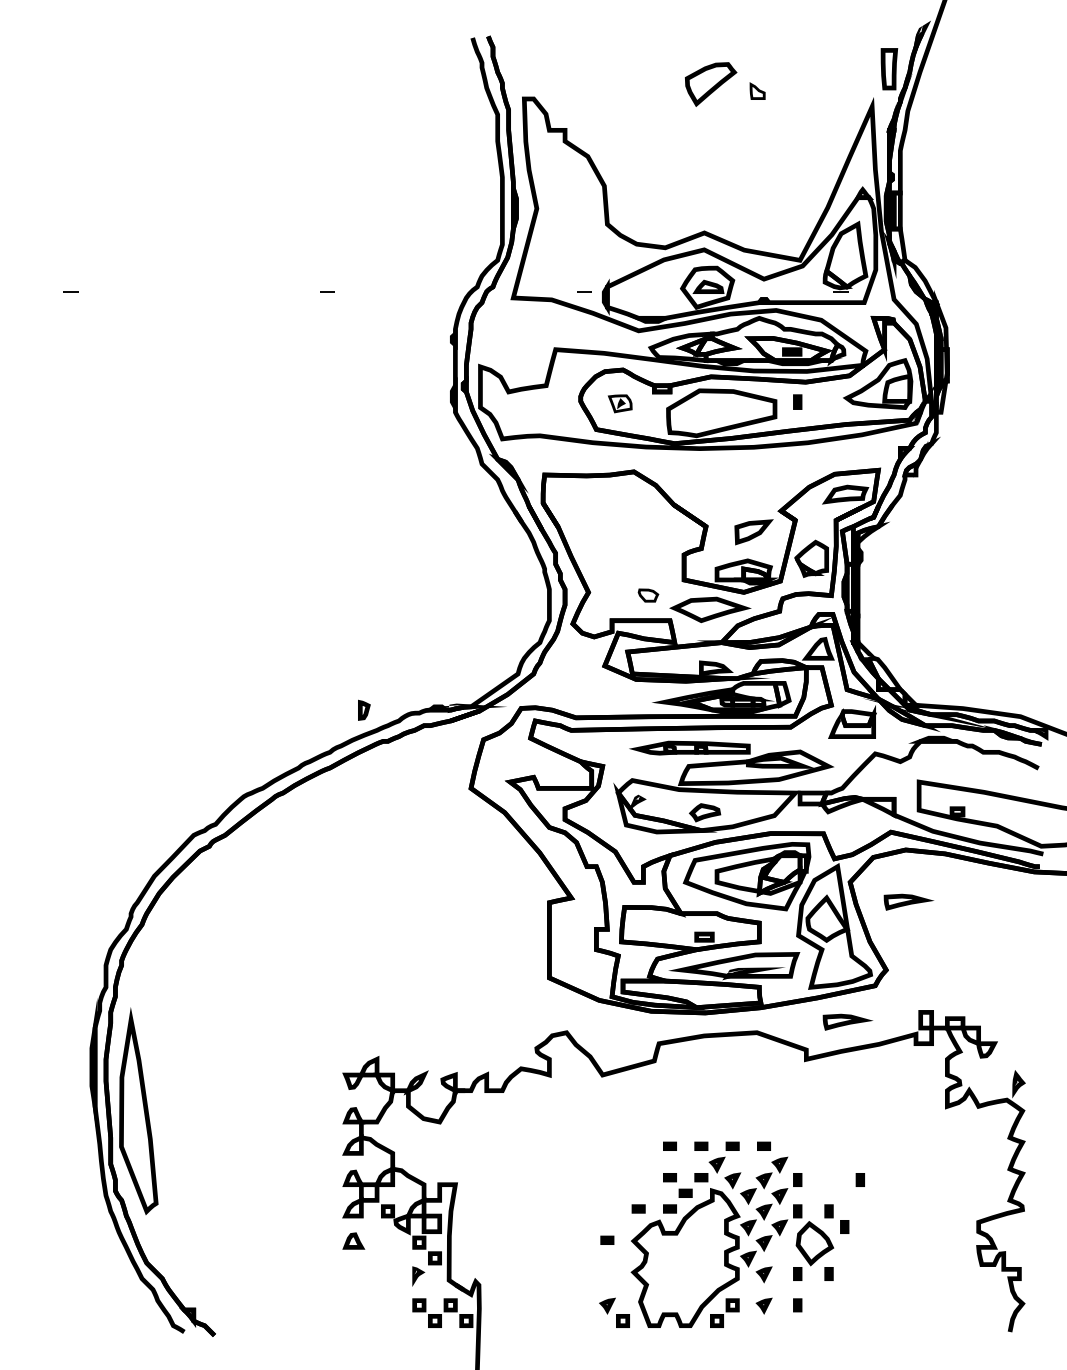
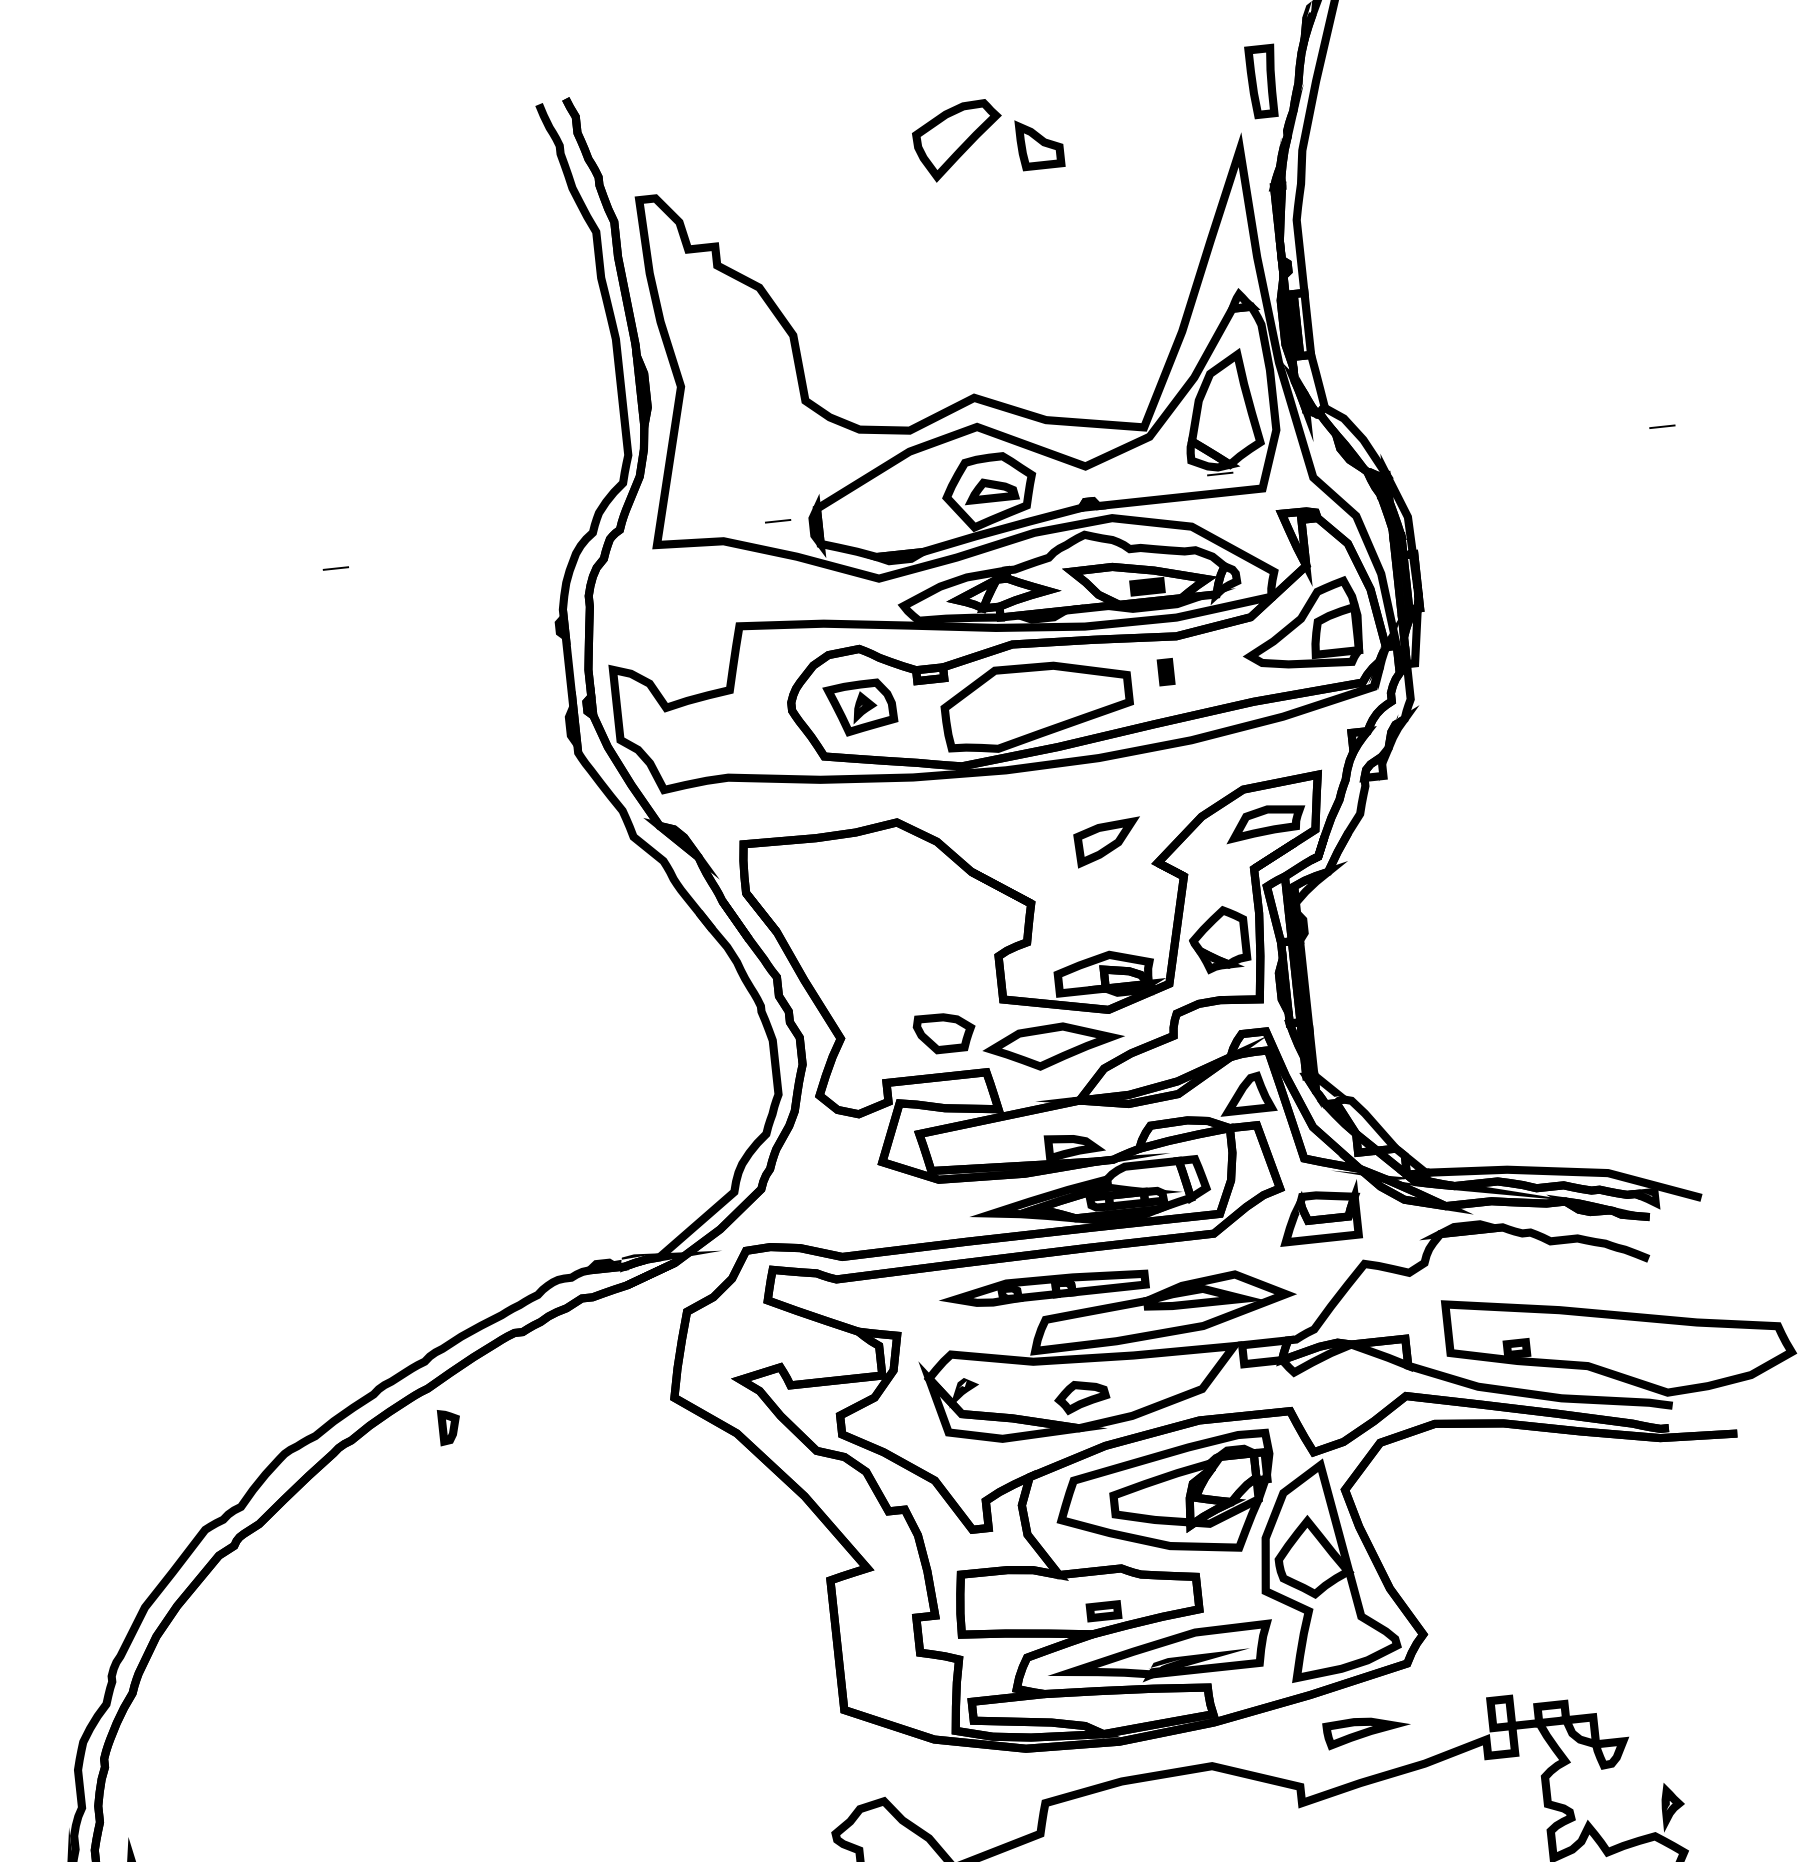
part: (757, 90) -> (1039, 142), size x1.67
part: (619, 403) -> (859, 707), size x1.67
part: (753, 532) -> (1107, 842), moved
part: (648, 595) -> (944, 1032), size x1.67
part: (364, 709) -> (449, 1425), moved
part: (908, 901) -> (1448, 1512), removed

